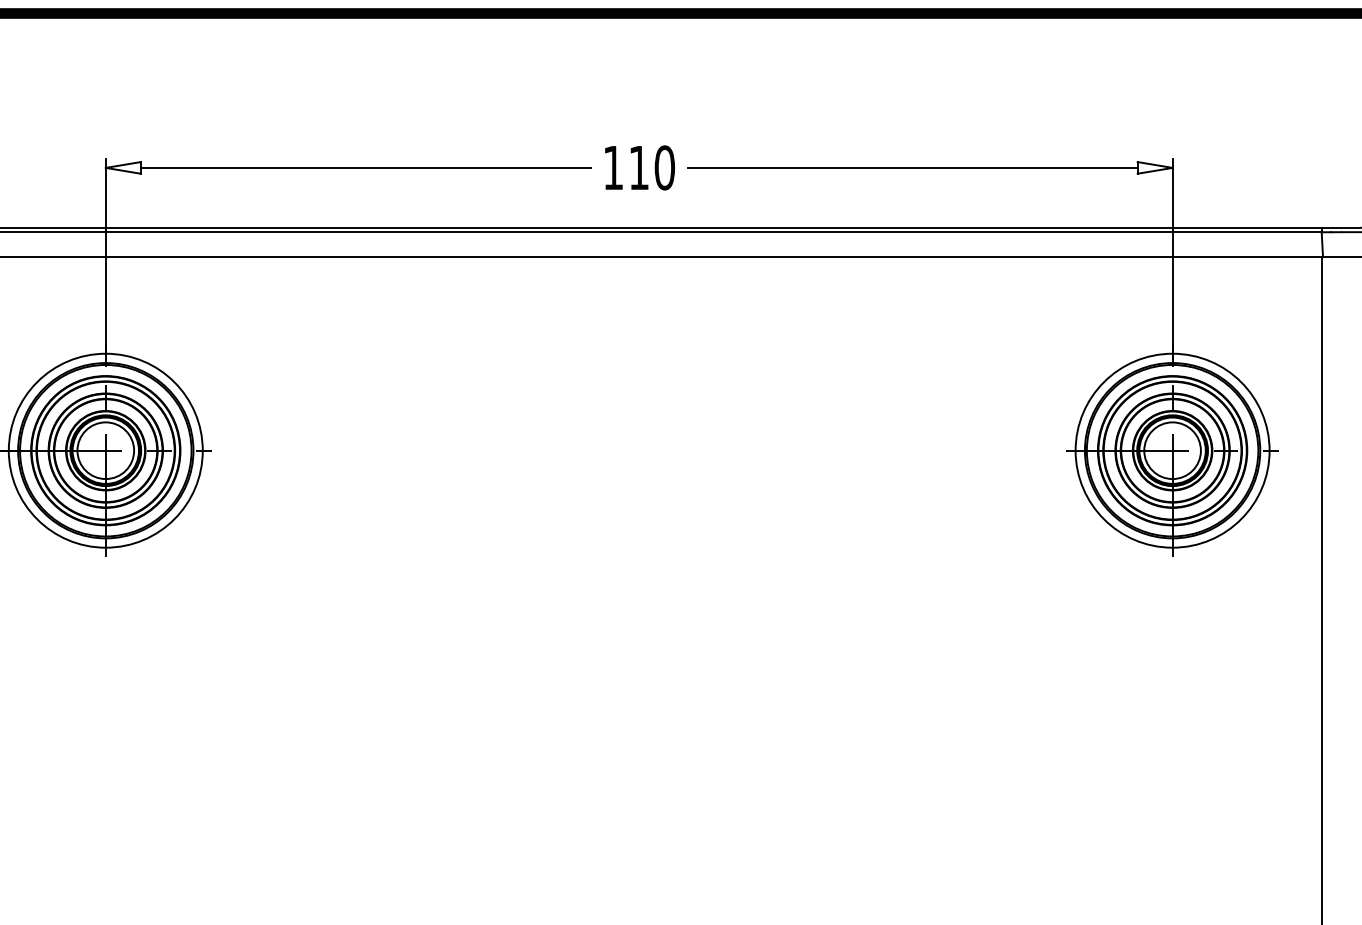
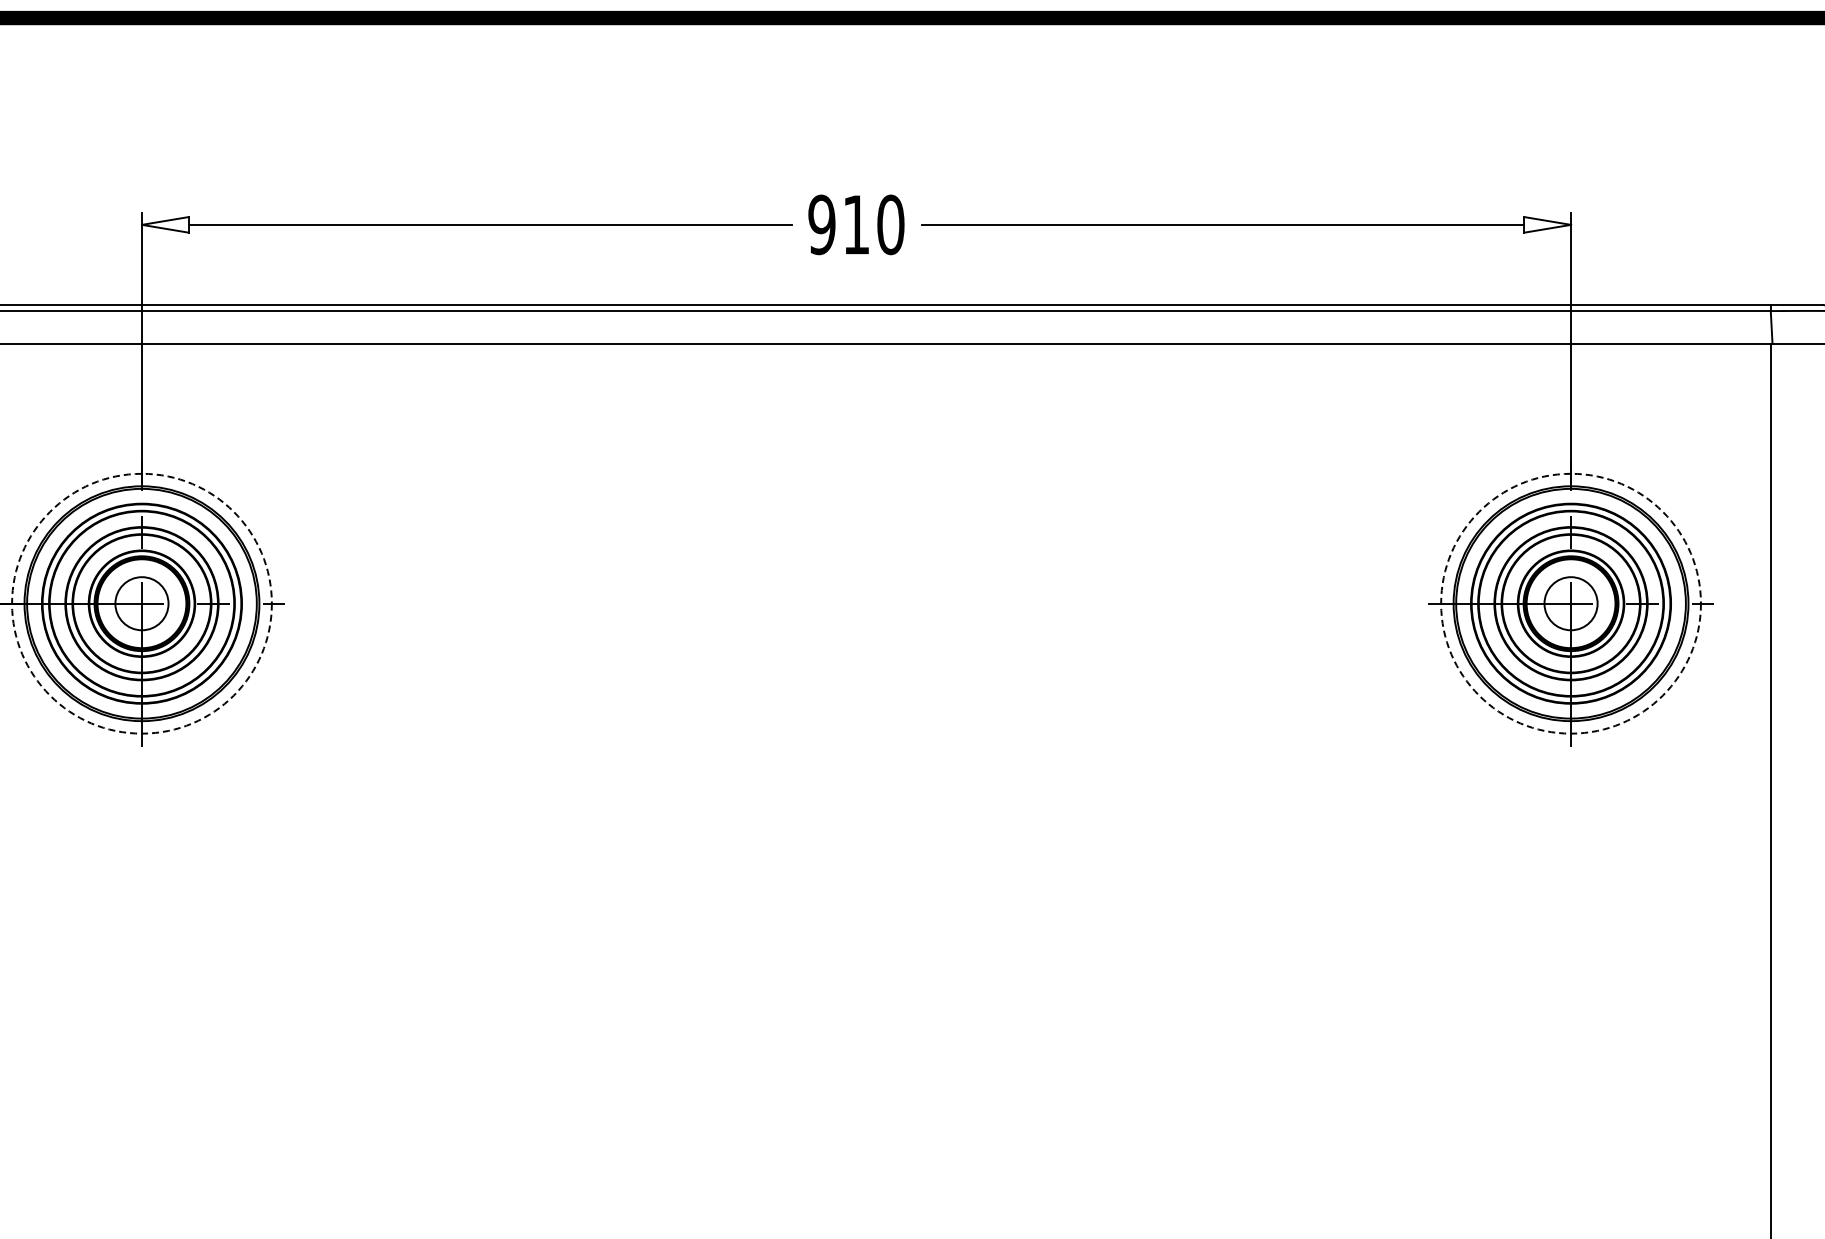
text: (613, 167) -> (821, 224), 110 -> 910
circle: (105, 450) -> (141, 603), size x0.7
circle: (105, 450) -> (141, 603), solid -> dashed
circle: (1172, 450) -> (1570, 603), solid -> dashed
circle: (1172, 450) -> (1571, 603), size x0.7

